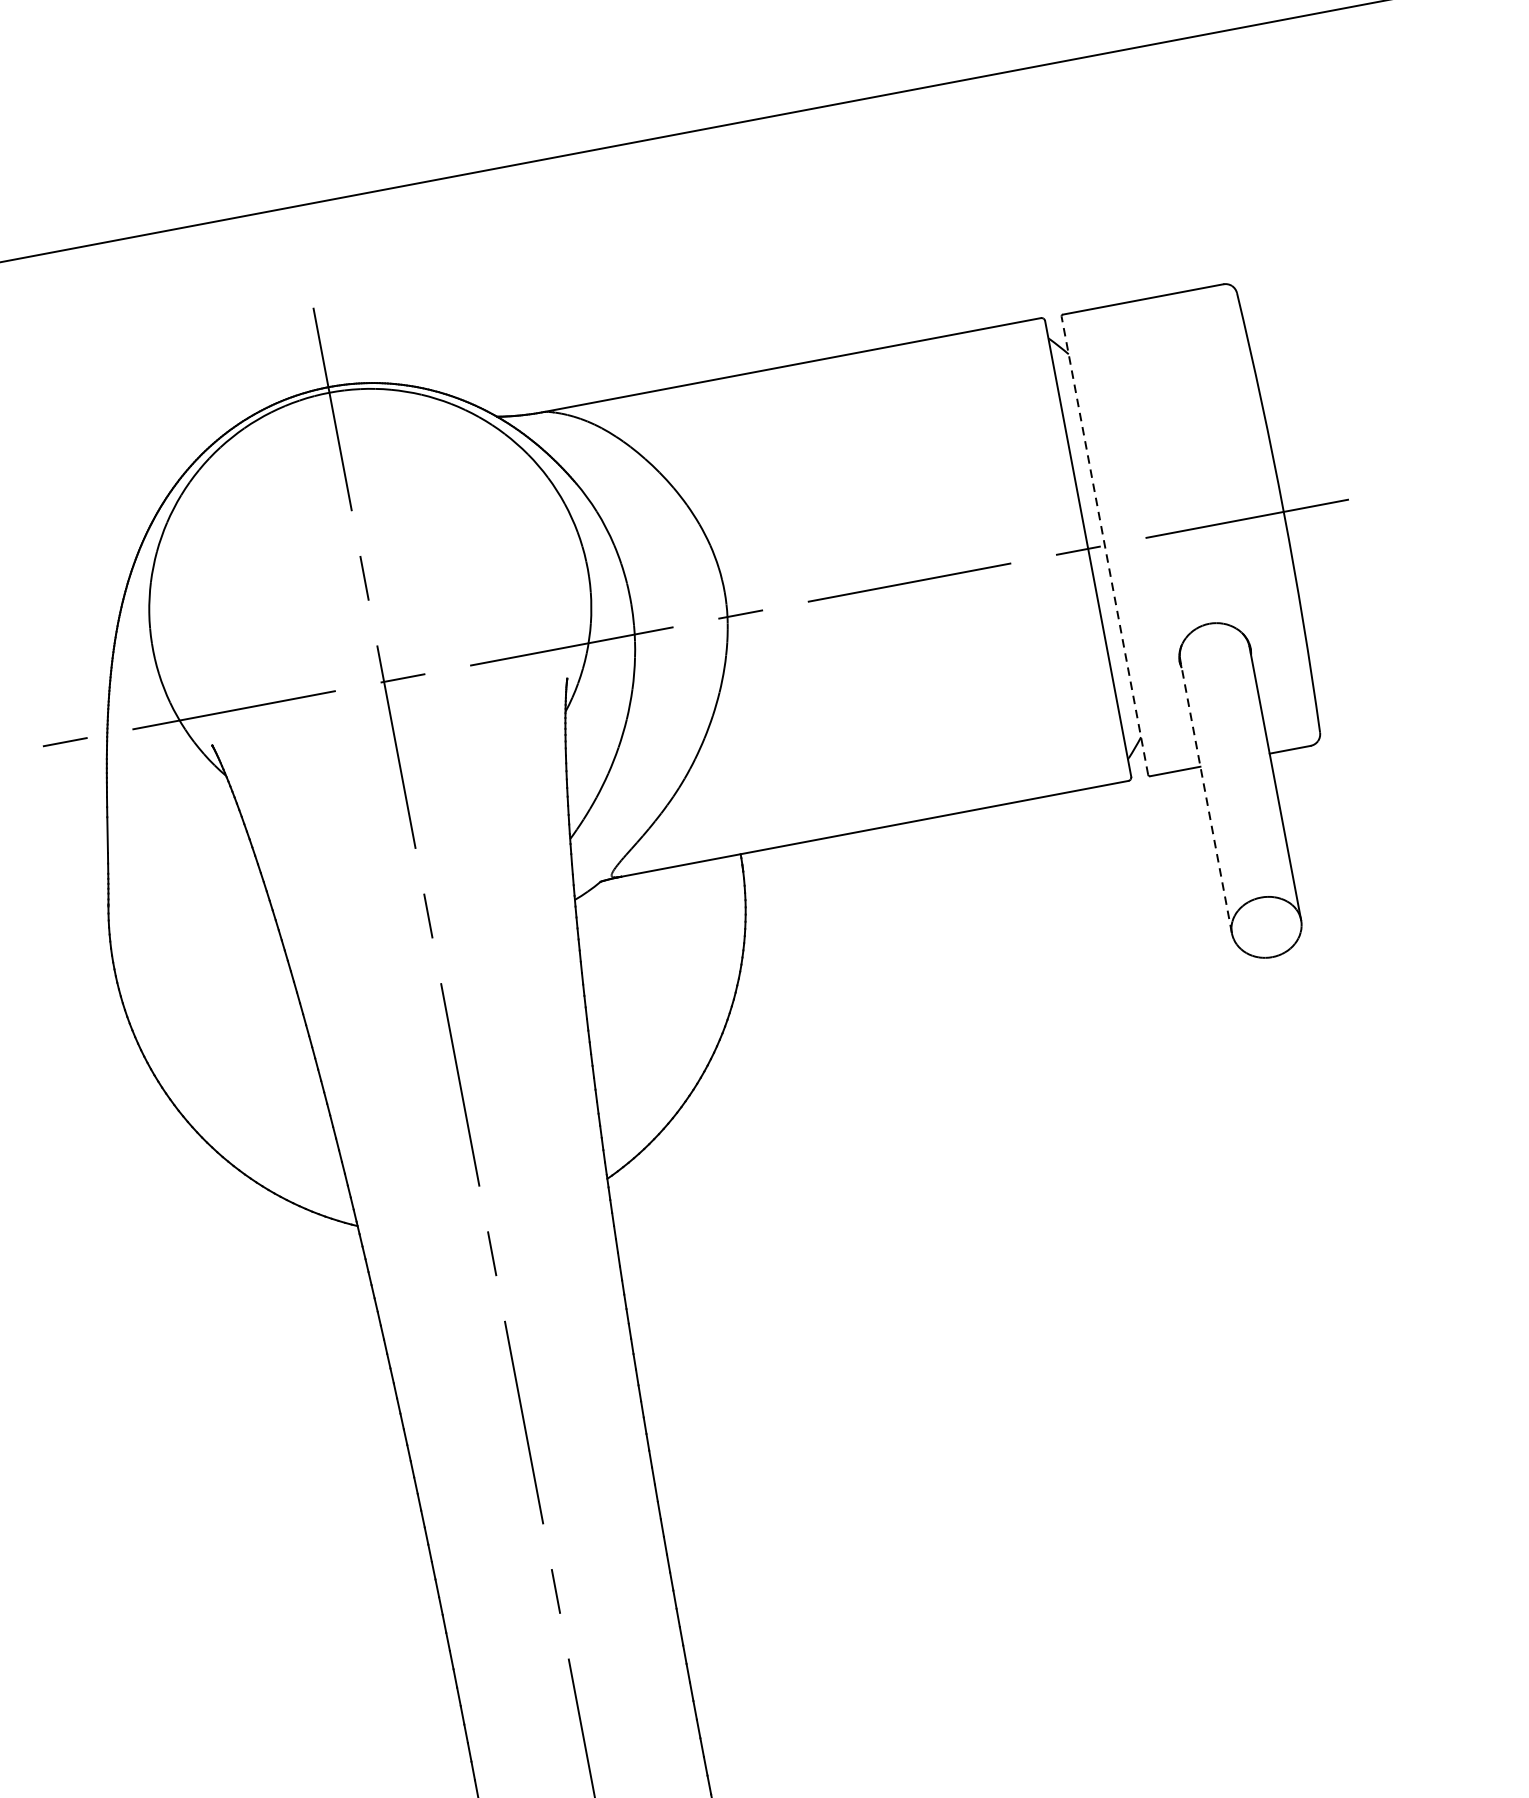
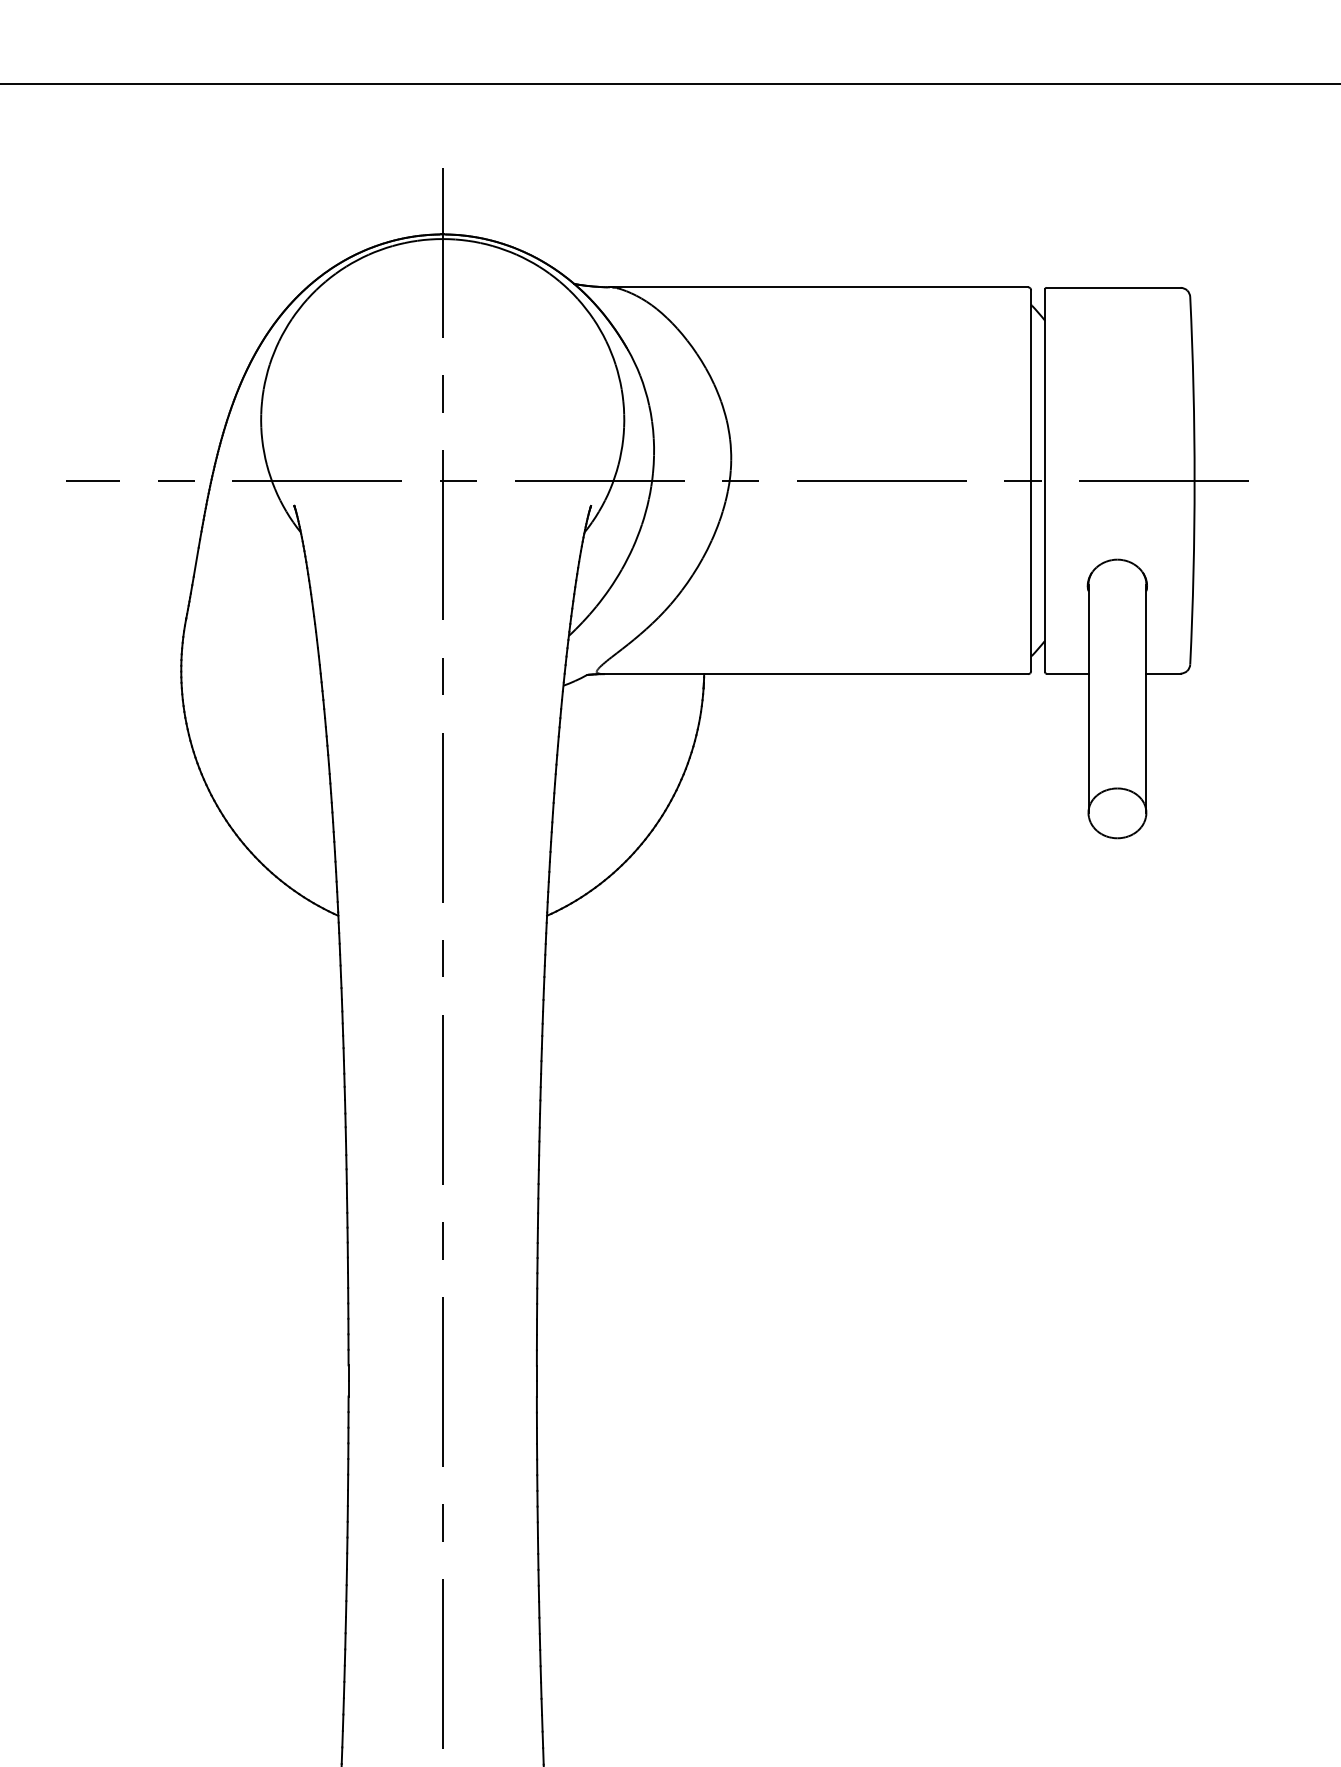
line: (1105, 545) -> (1045, 480), dashed -> solid
line: (1206, 796) -> (1088, 698), dashed -> solid

